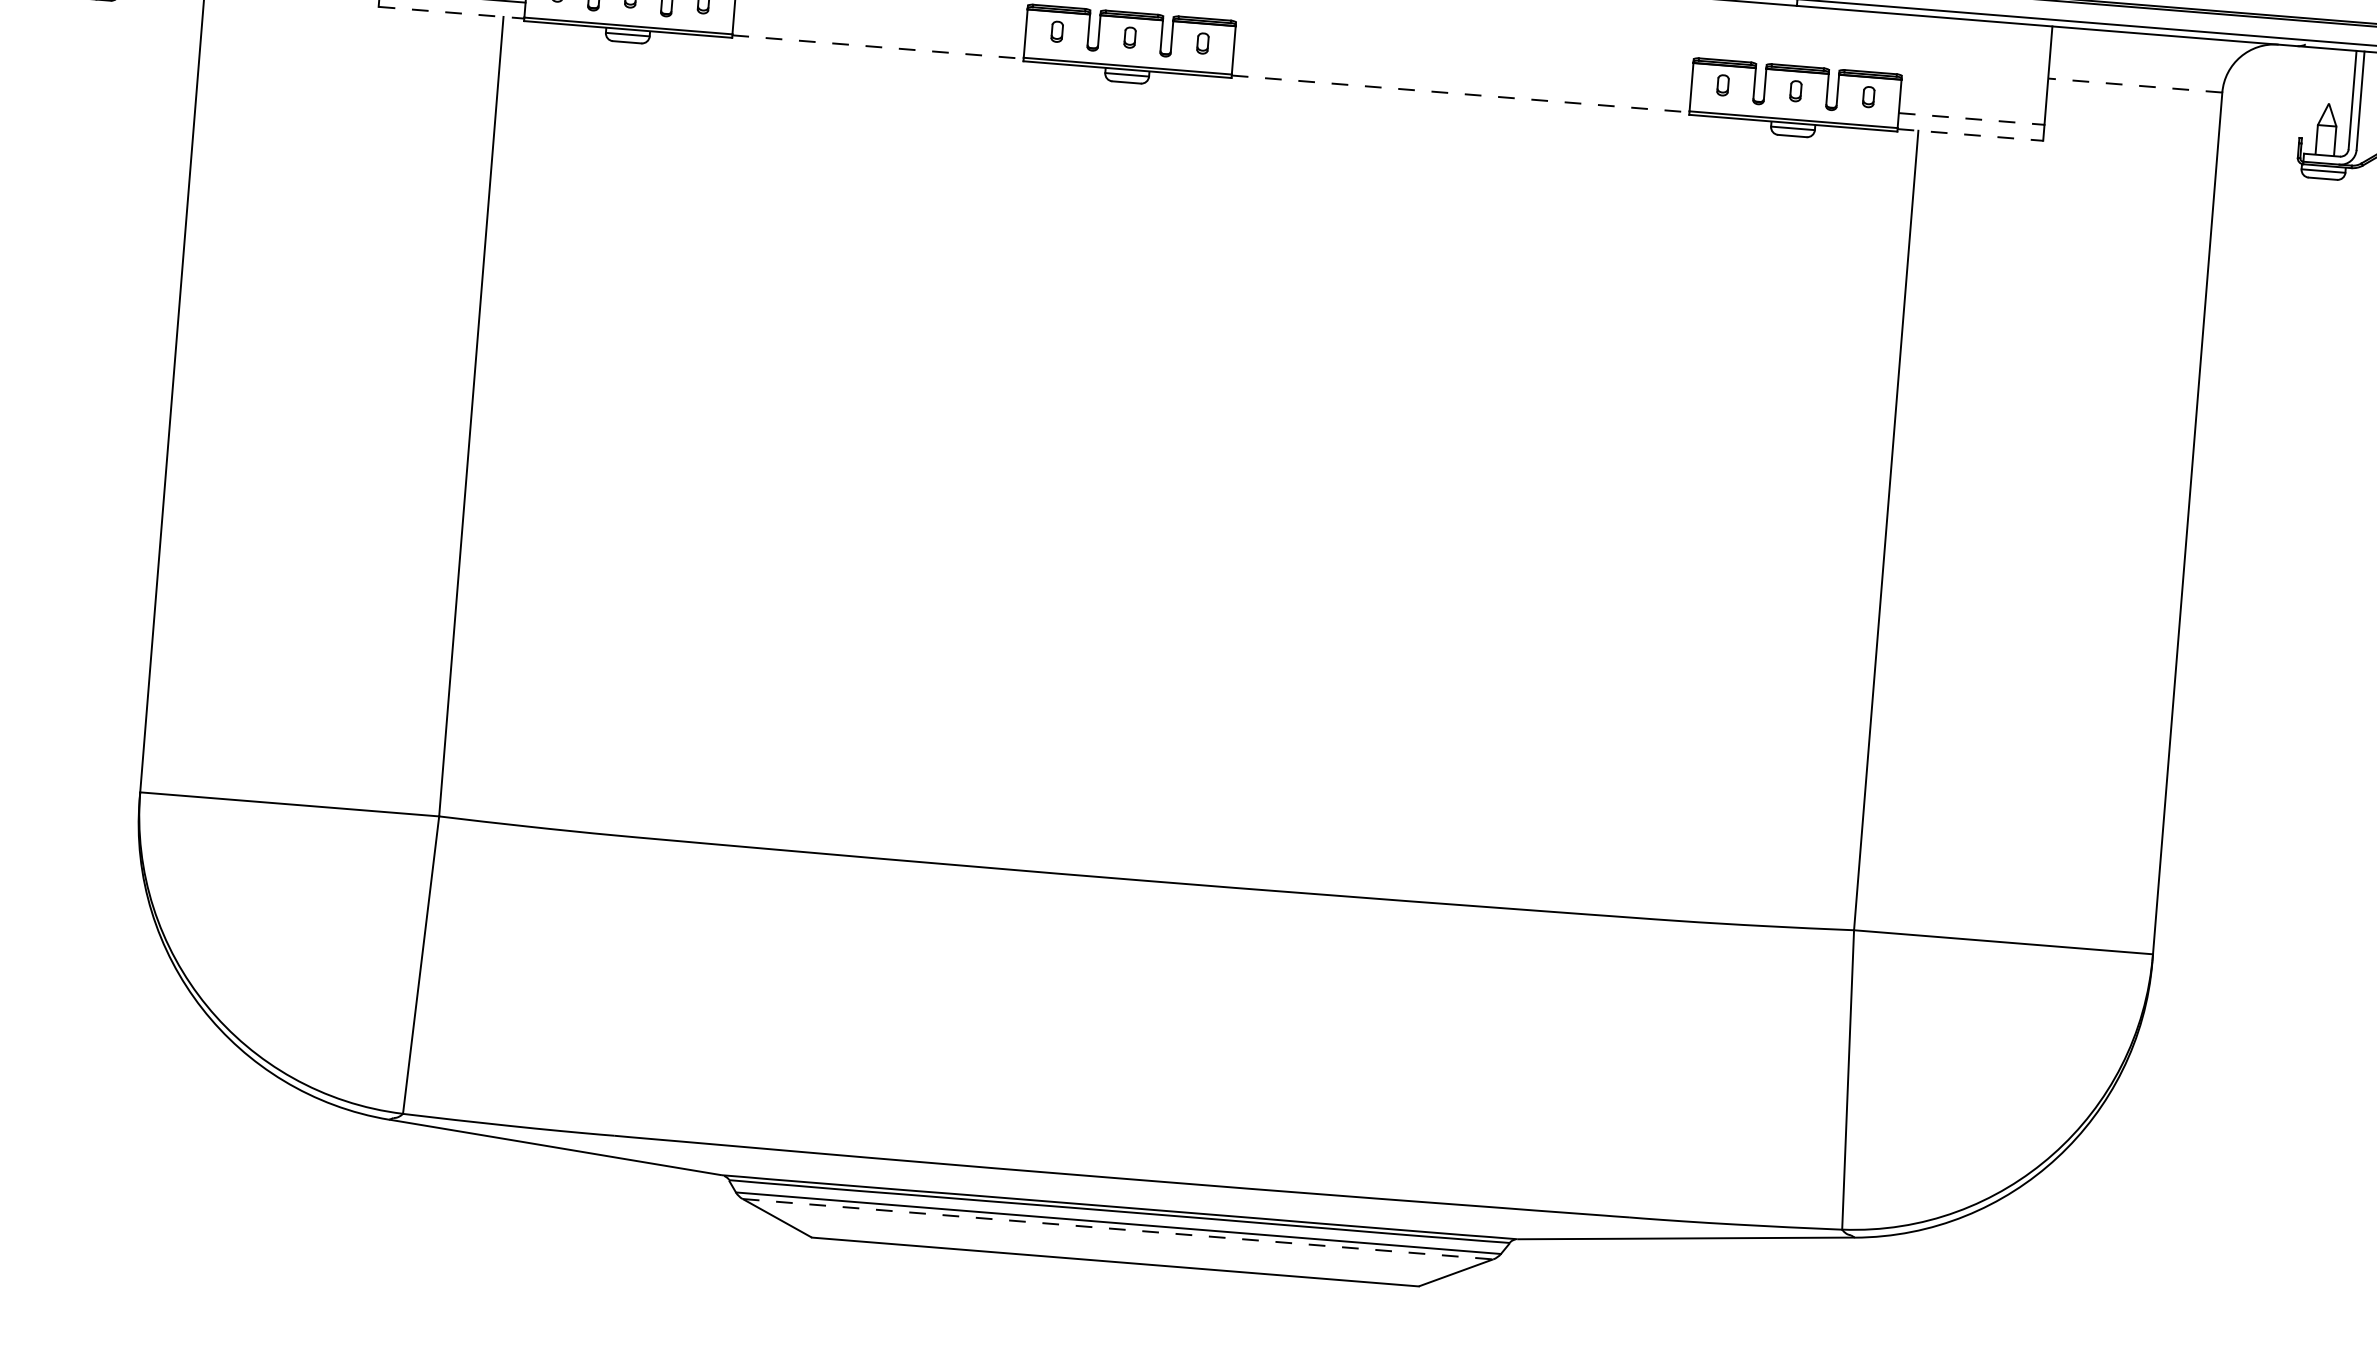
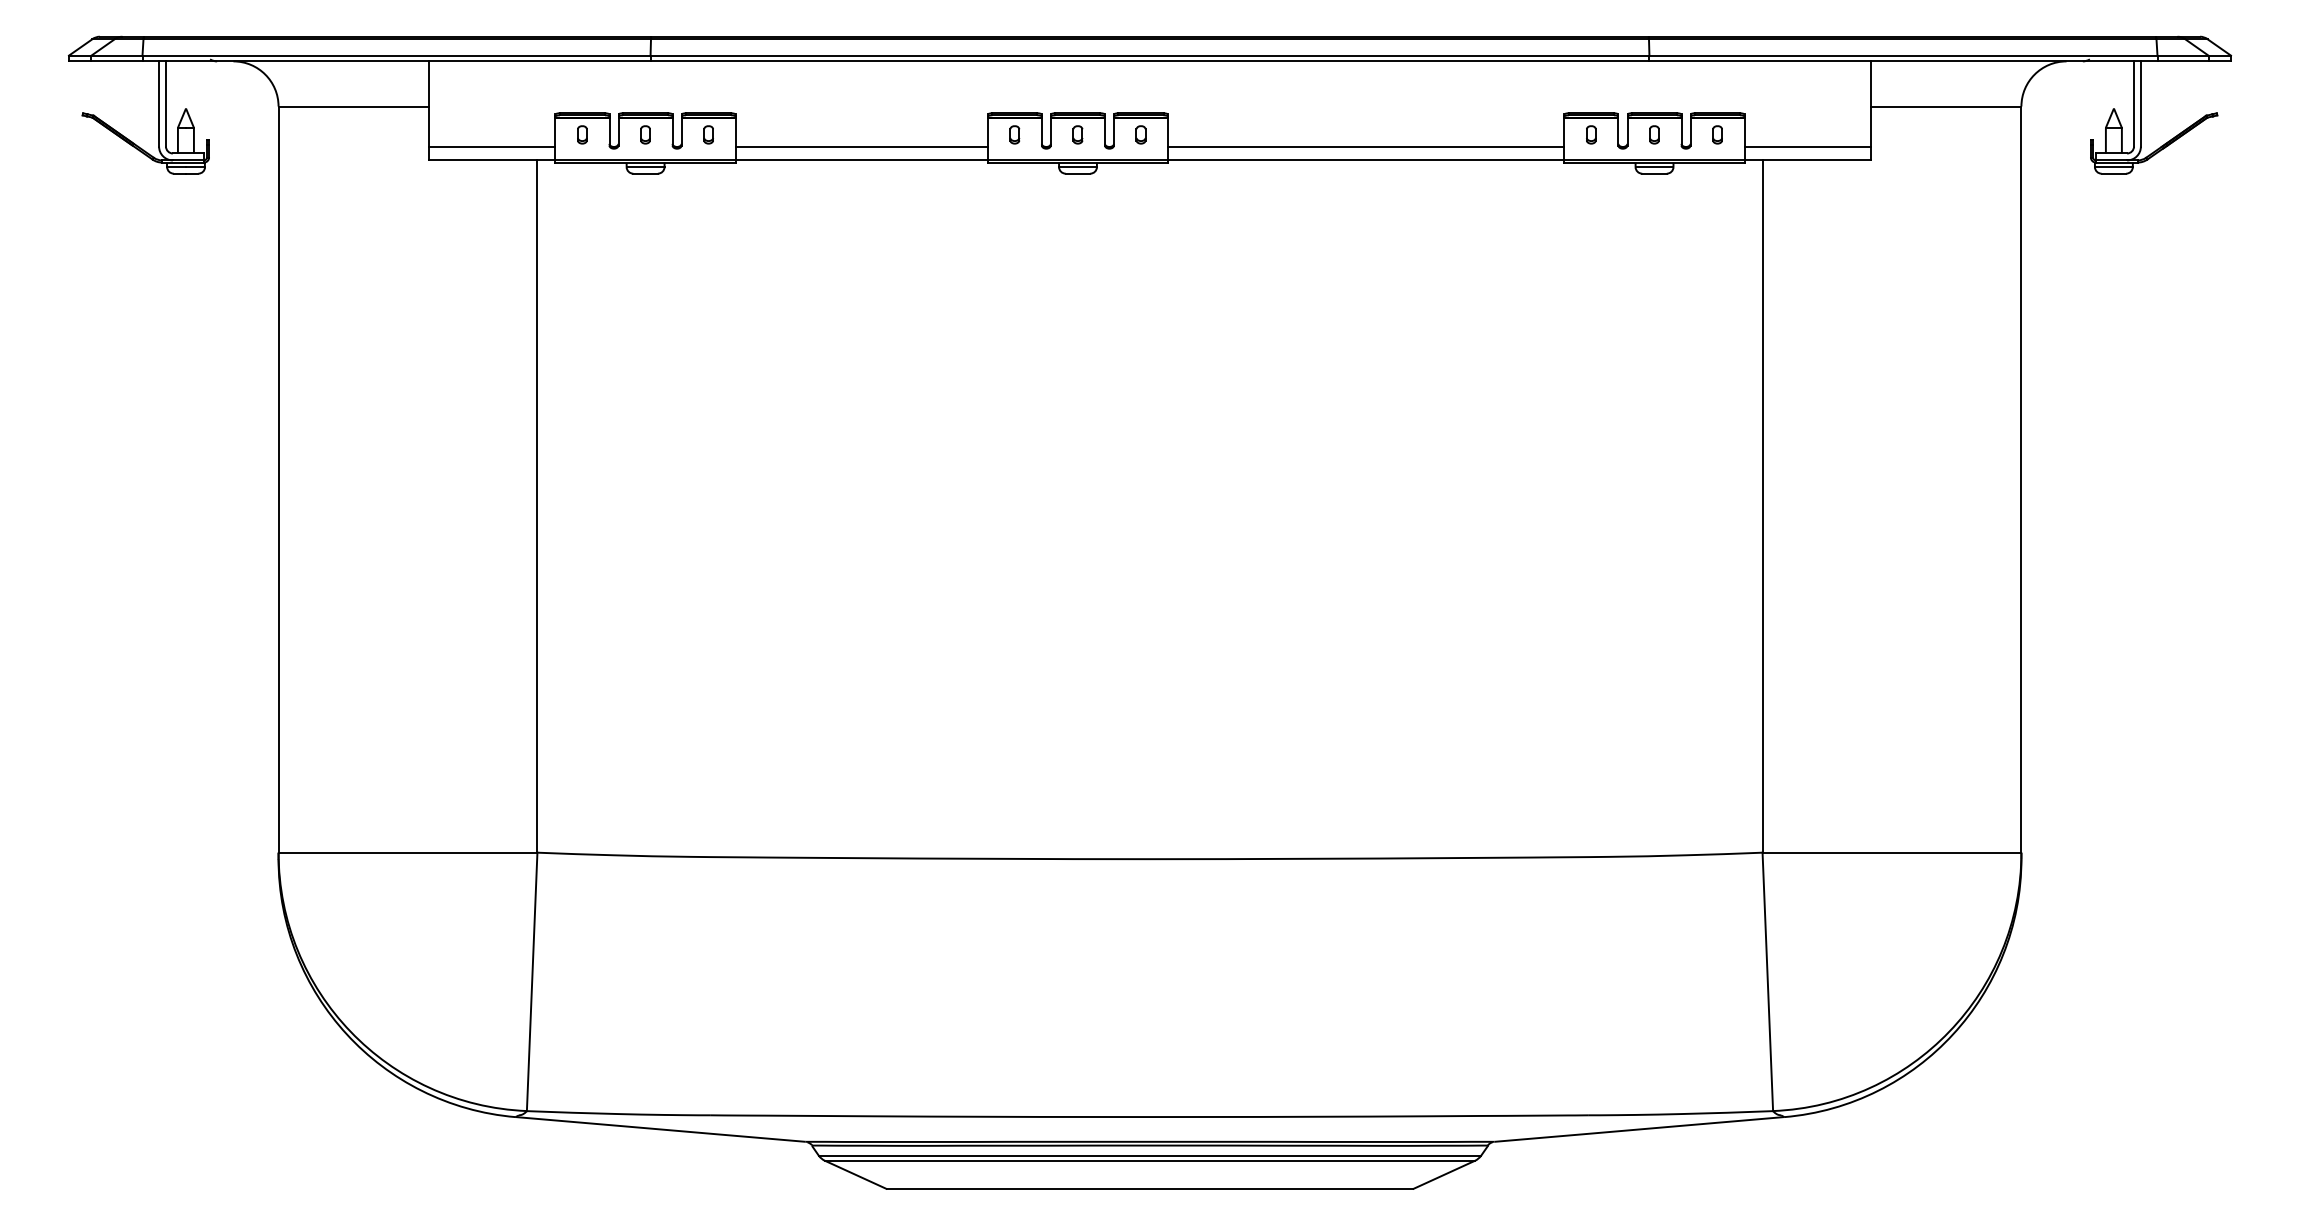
line: (451, 12) -> (492, 160), dashed -> solid
line: (879, 30) -> (861, 146), added
line: (878, 47) -> (862, 160), dashed -> solid
line: (1462, 77) -> (1366, 146), added
line: (2134, 85) -> (1945, 106), dashed -> solid
line: (1460, 94) -> (1366, 160), dashed -> solid
line: (1972, 118) -> (1808, 146), dashed -> solid
line: (1971, 135) -> (1808, 160), dashed -> solid
line: (1118, 1228) -> (1150, 1160), dashed -> solid

